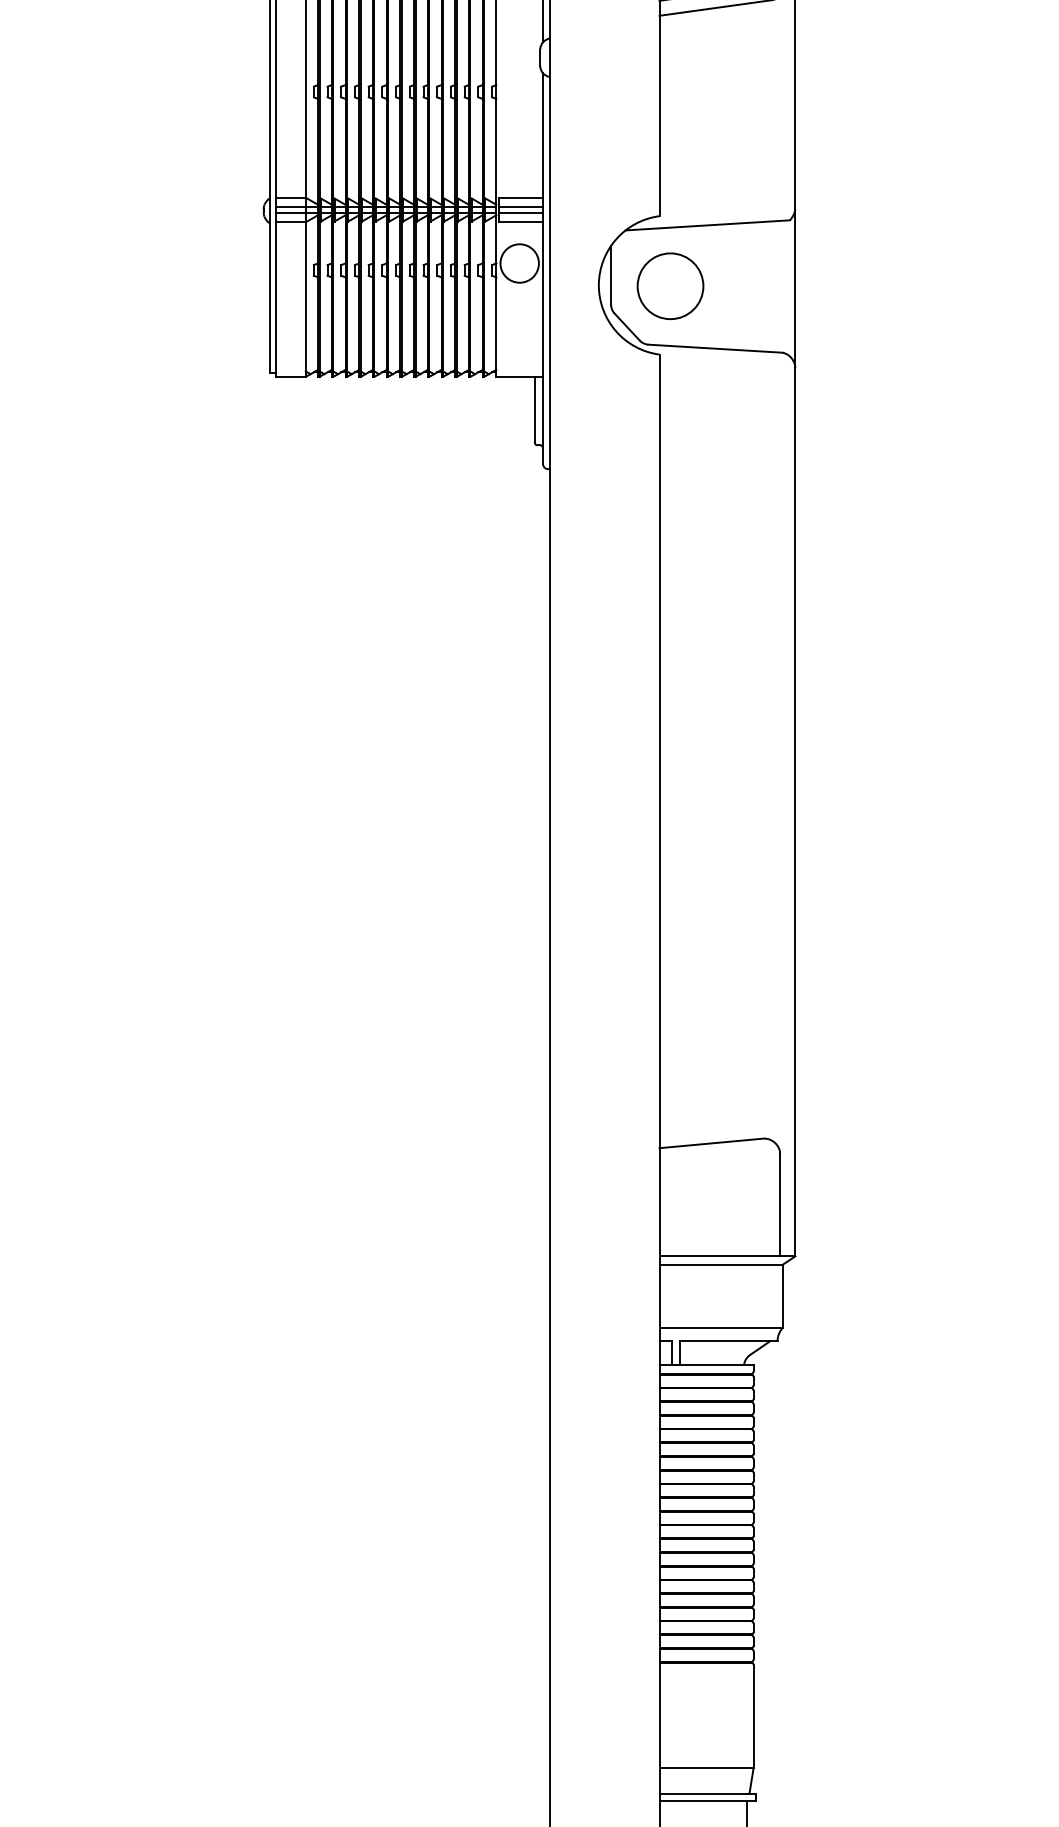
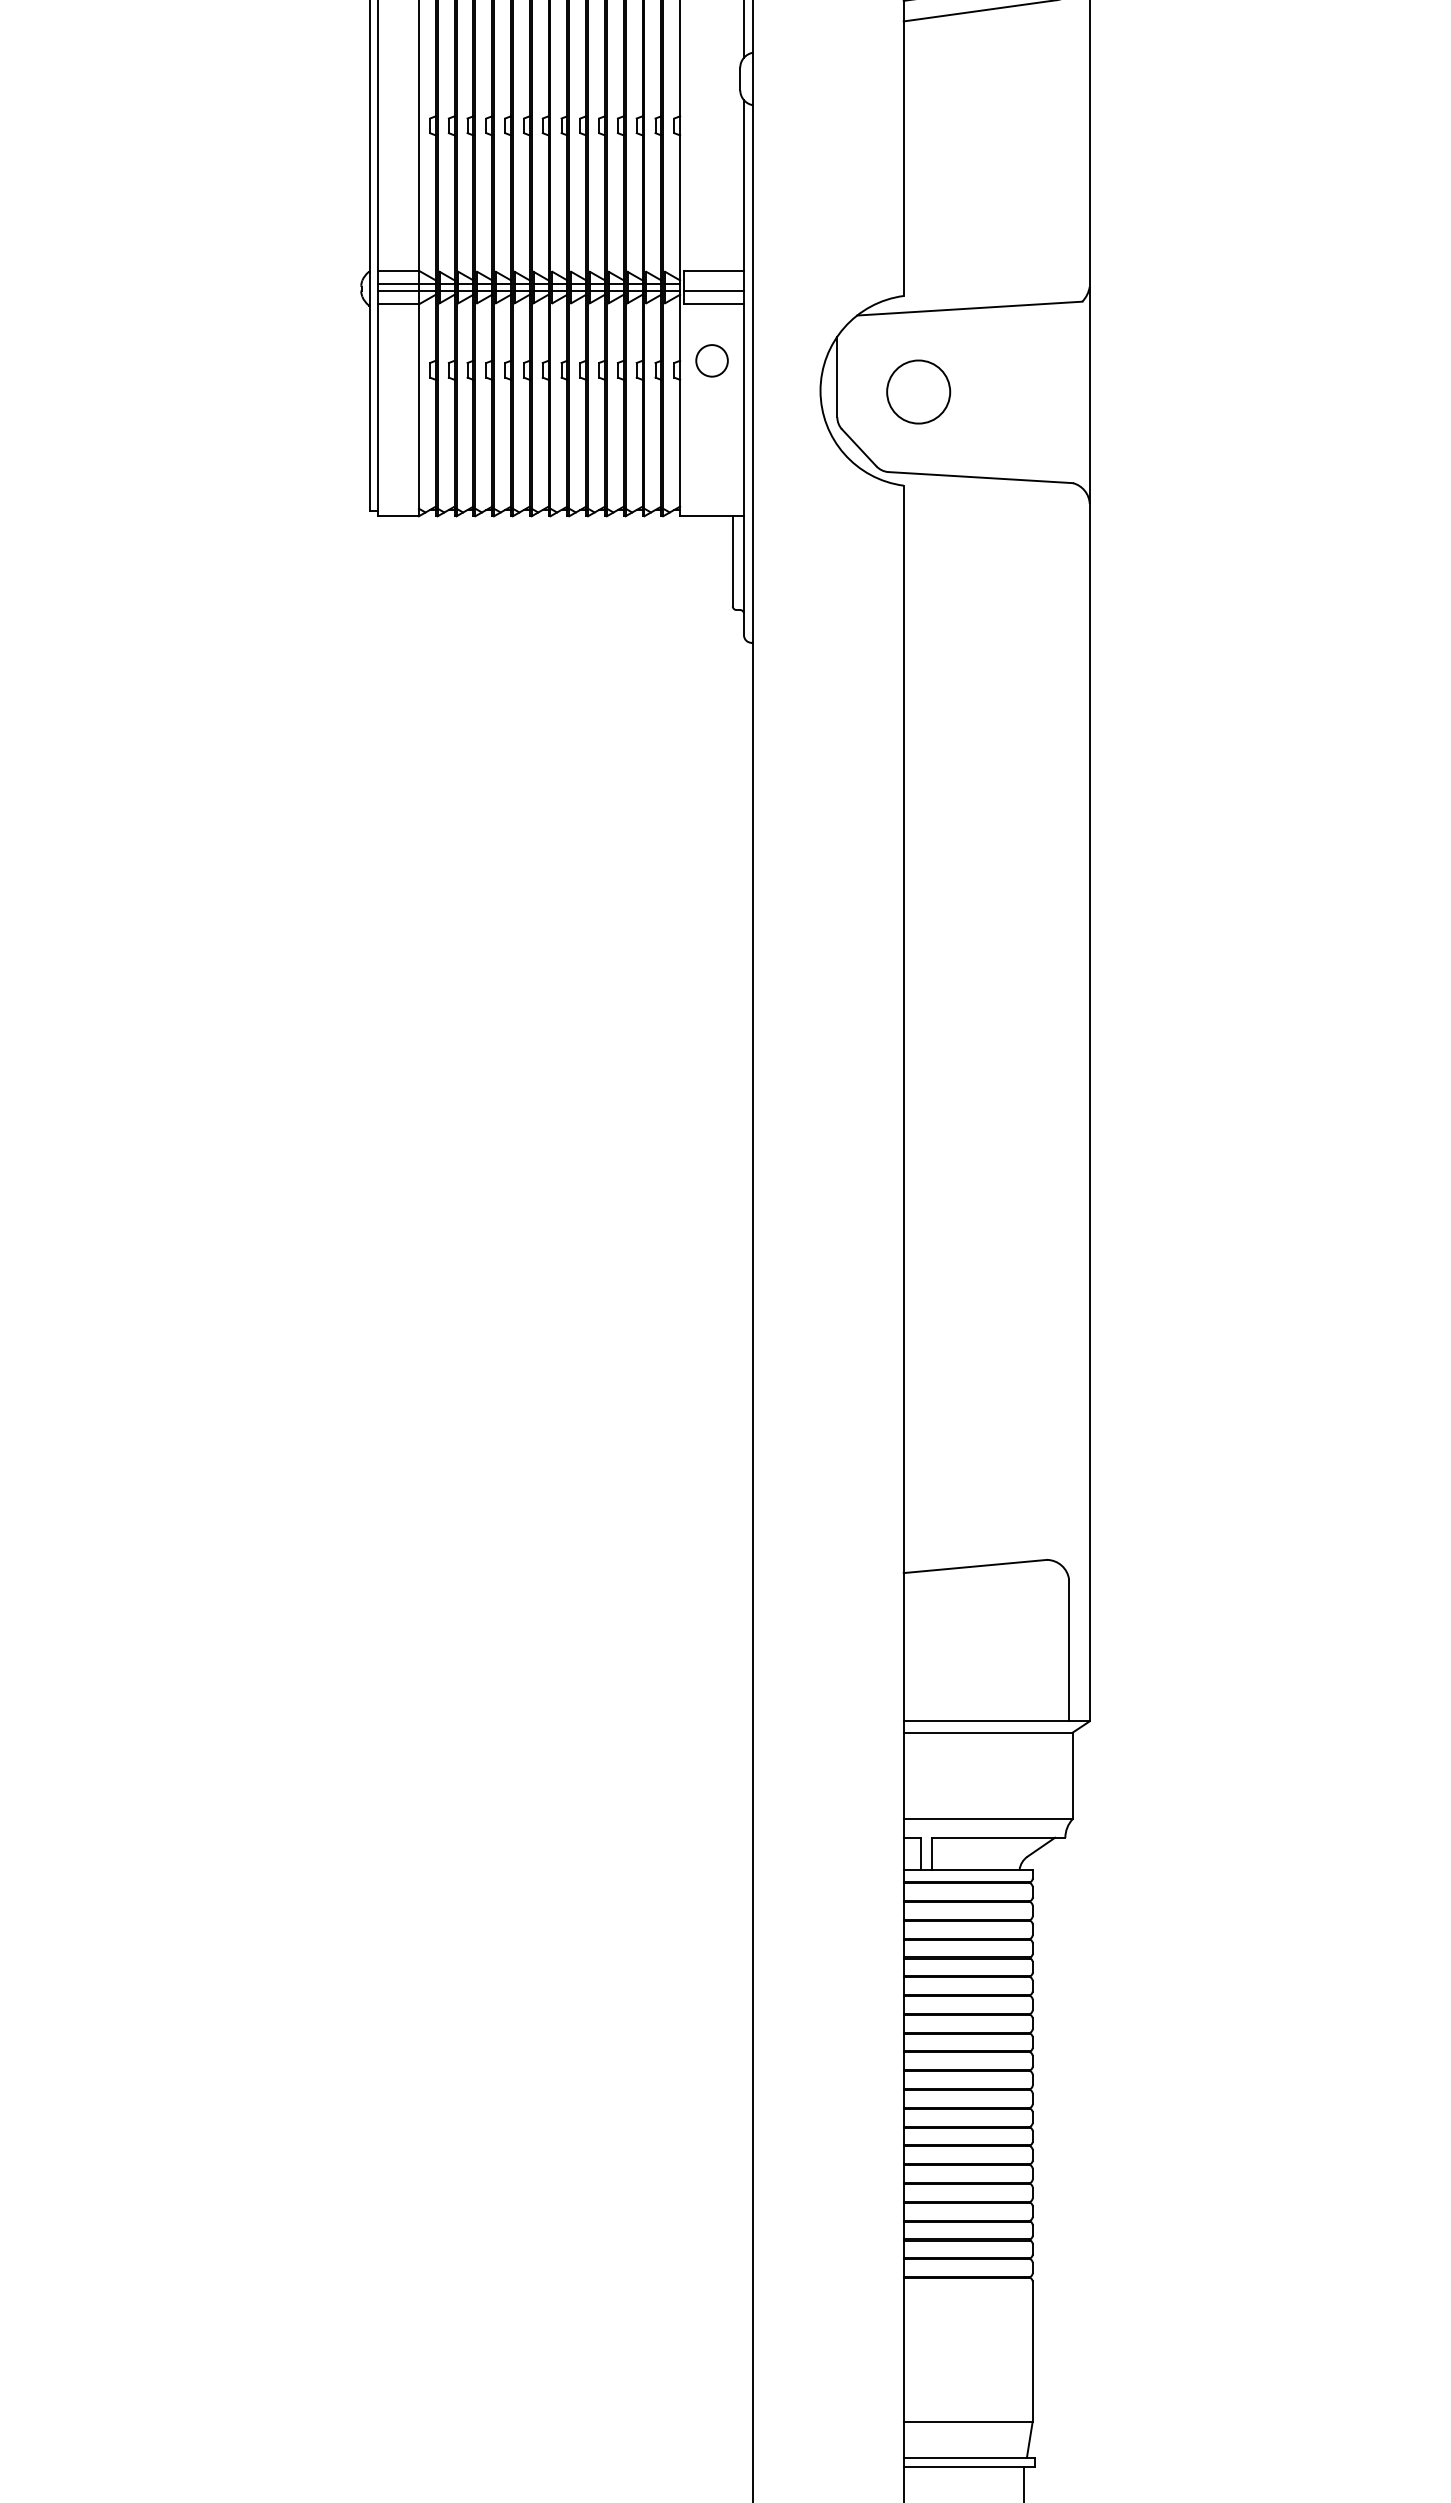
line: (520, 207) -> (713, 283), removed
circle: (519, 263) -> (711, 360), size x0.6
circle: (670, 285) -> (918, 391), size x0.7

